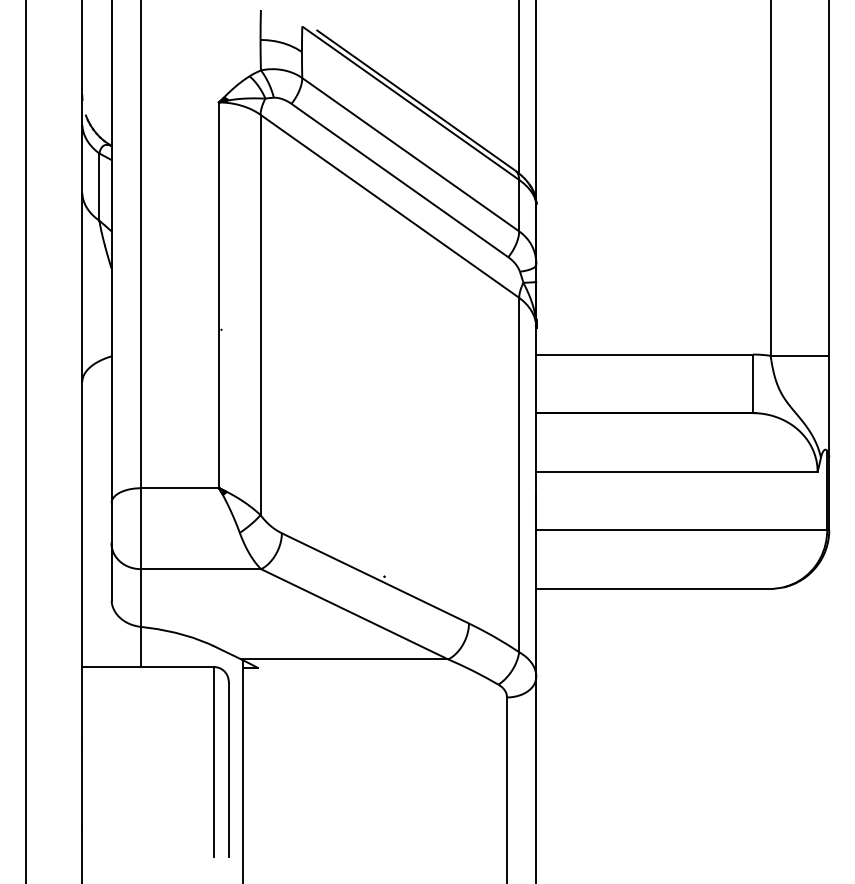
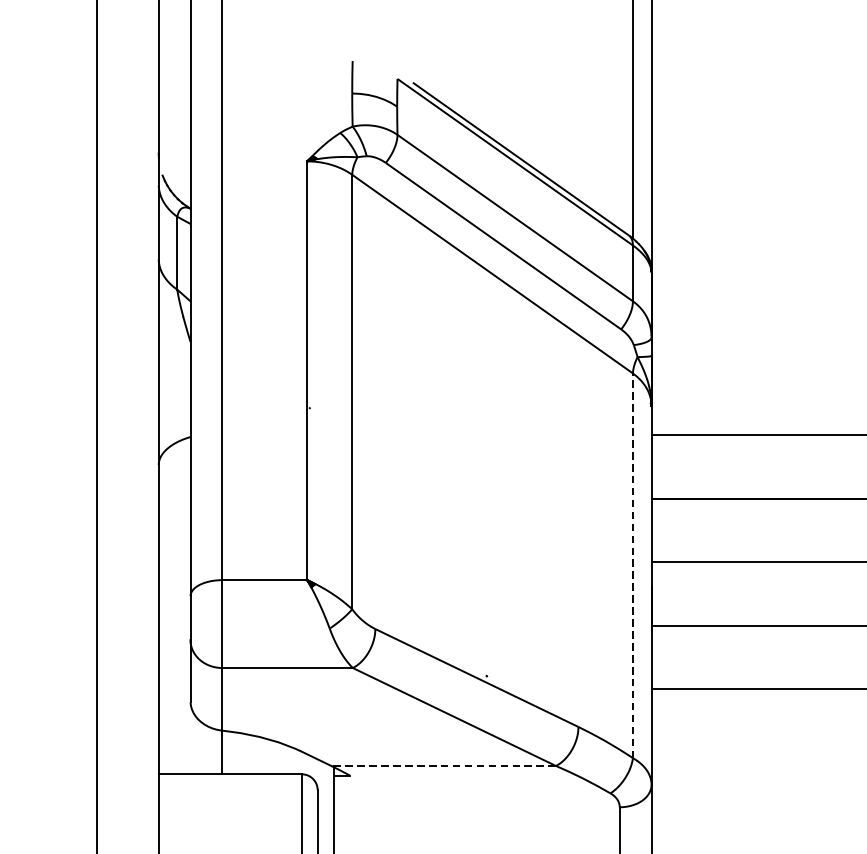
line: (519, 474) -> (633, 565), solid -> dashed
line: (344, 659) -> (443, 766), solid -> dashed

